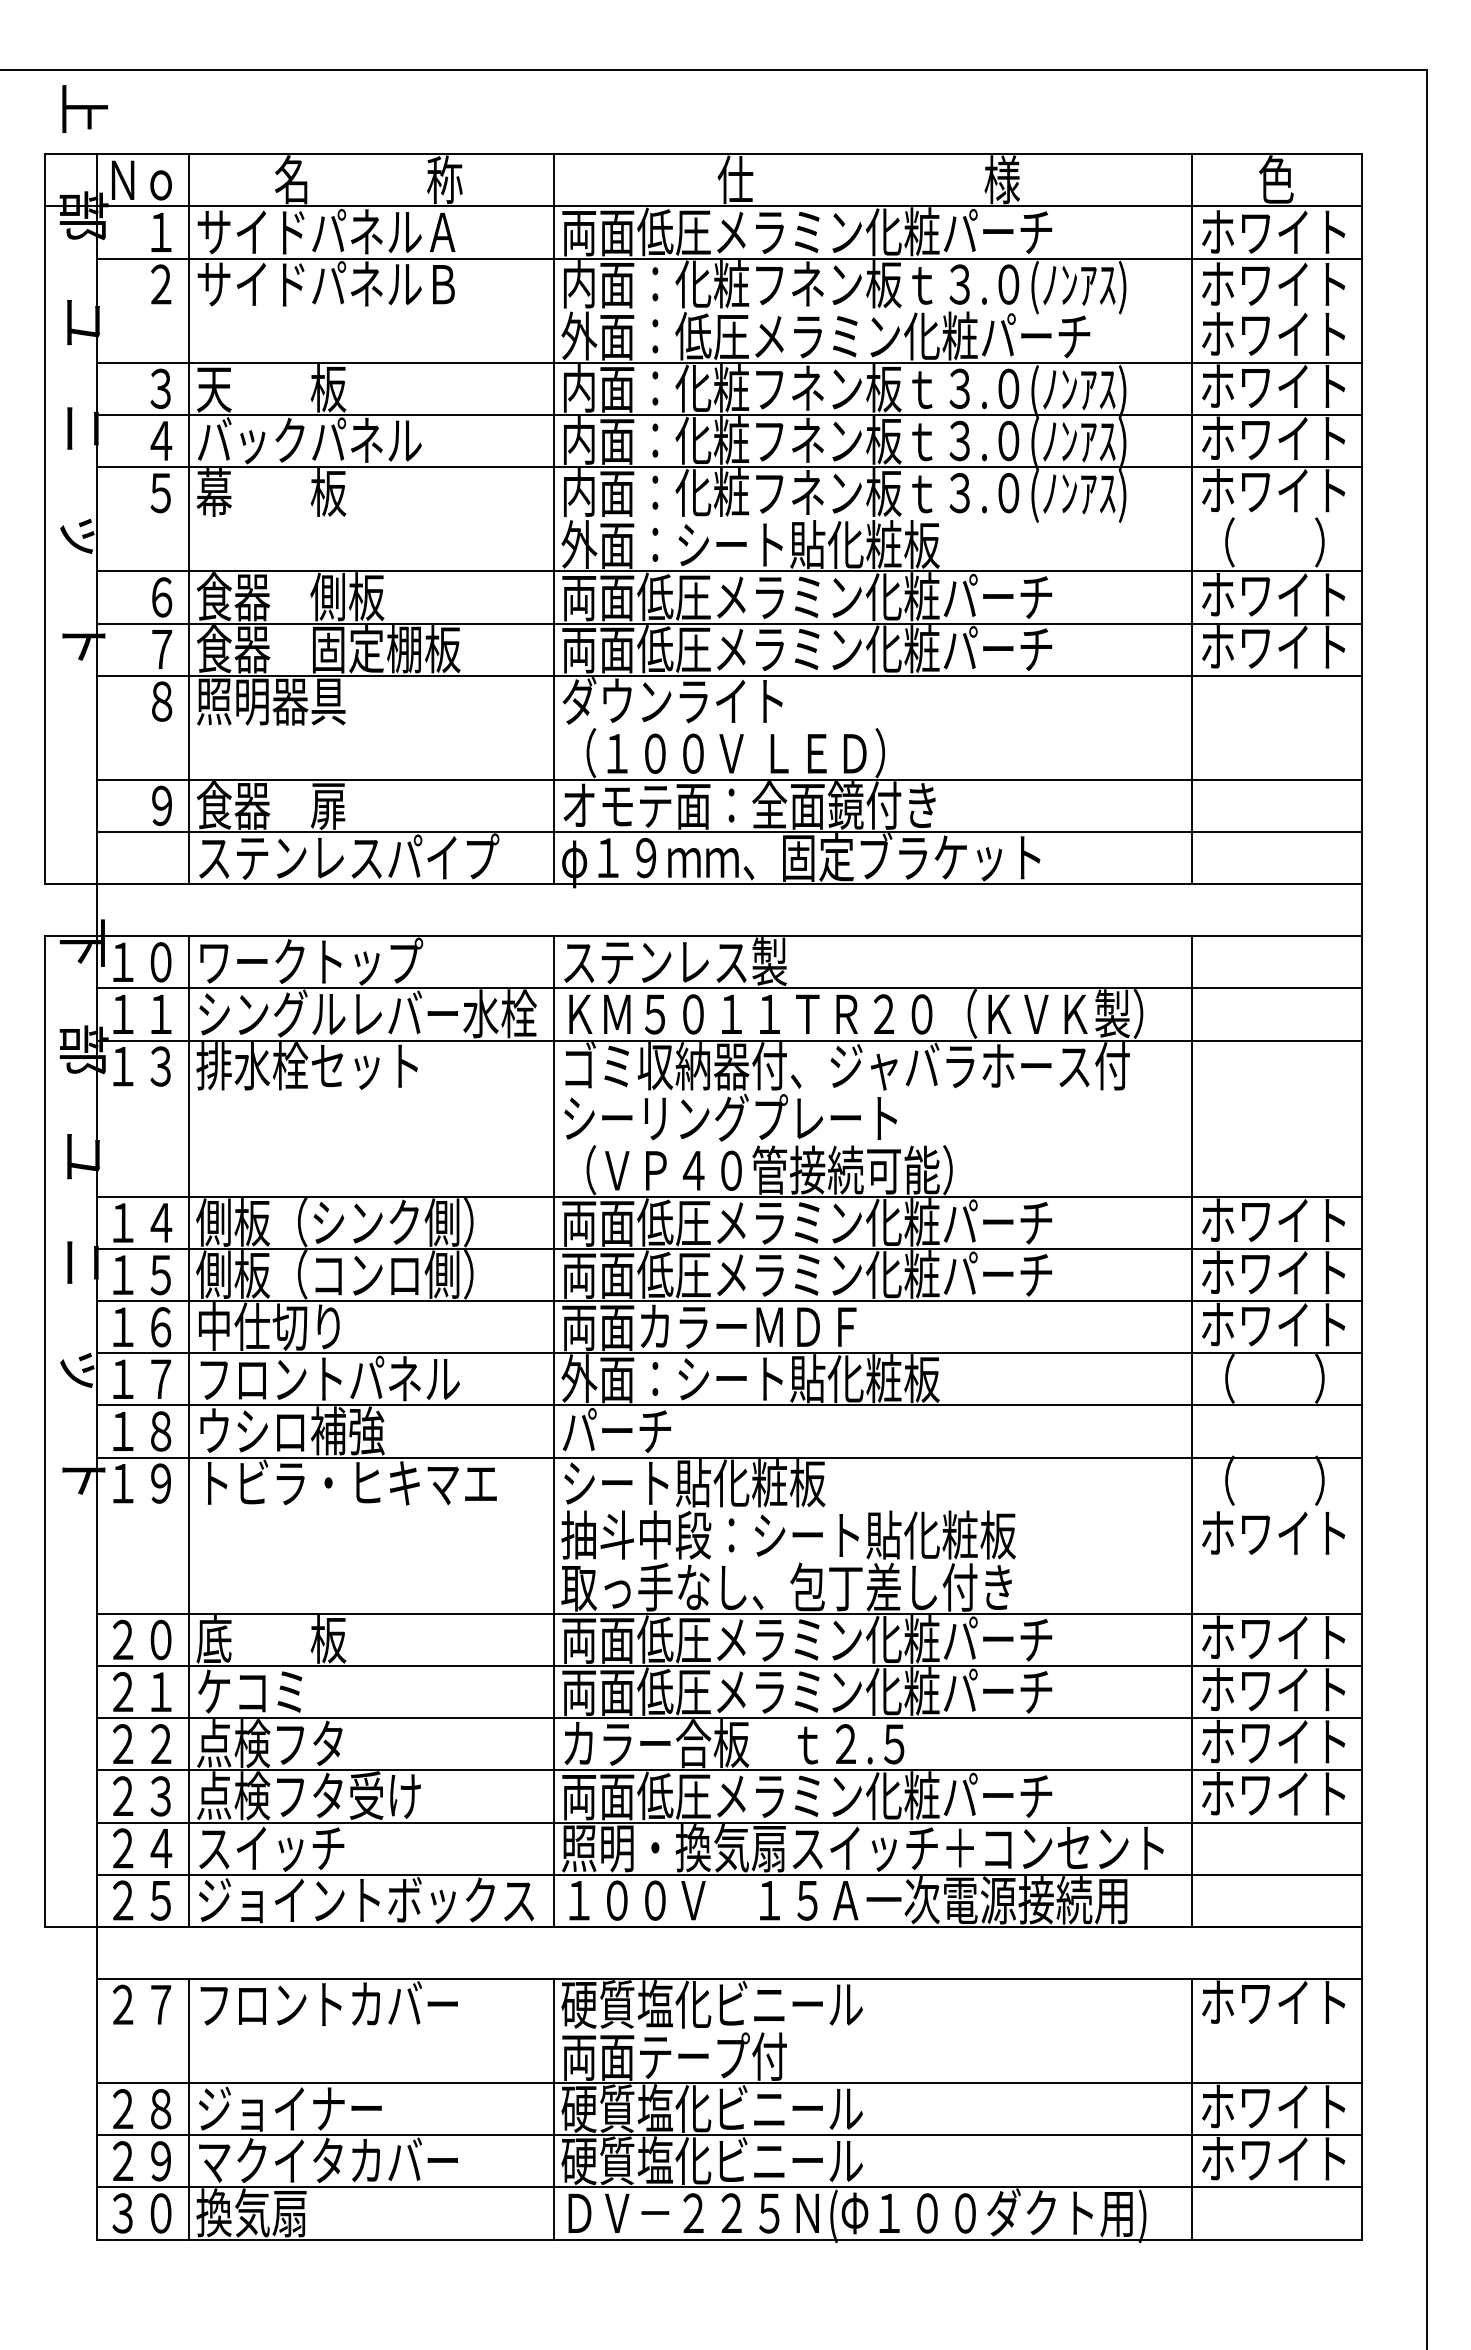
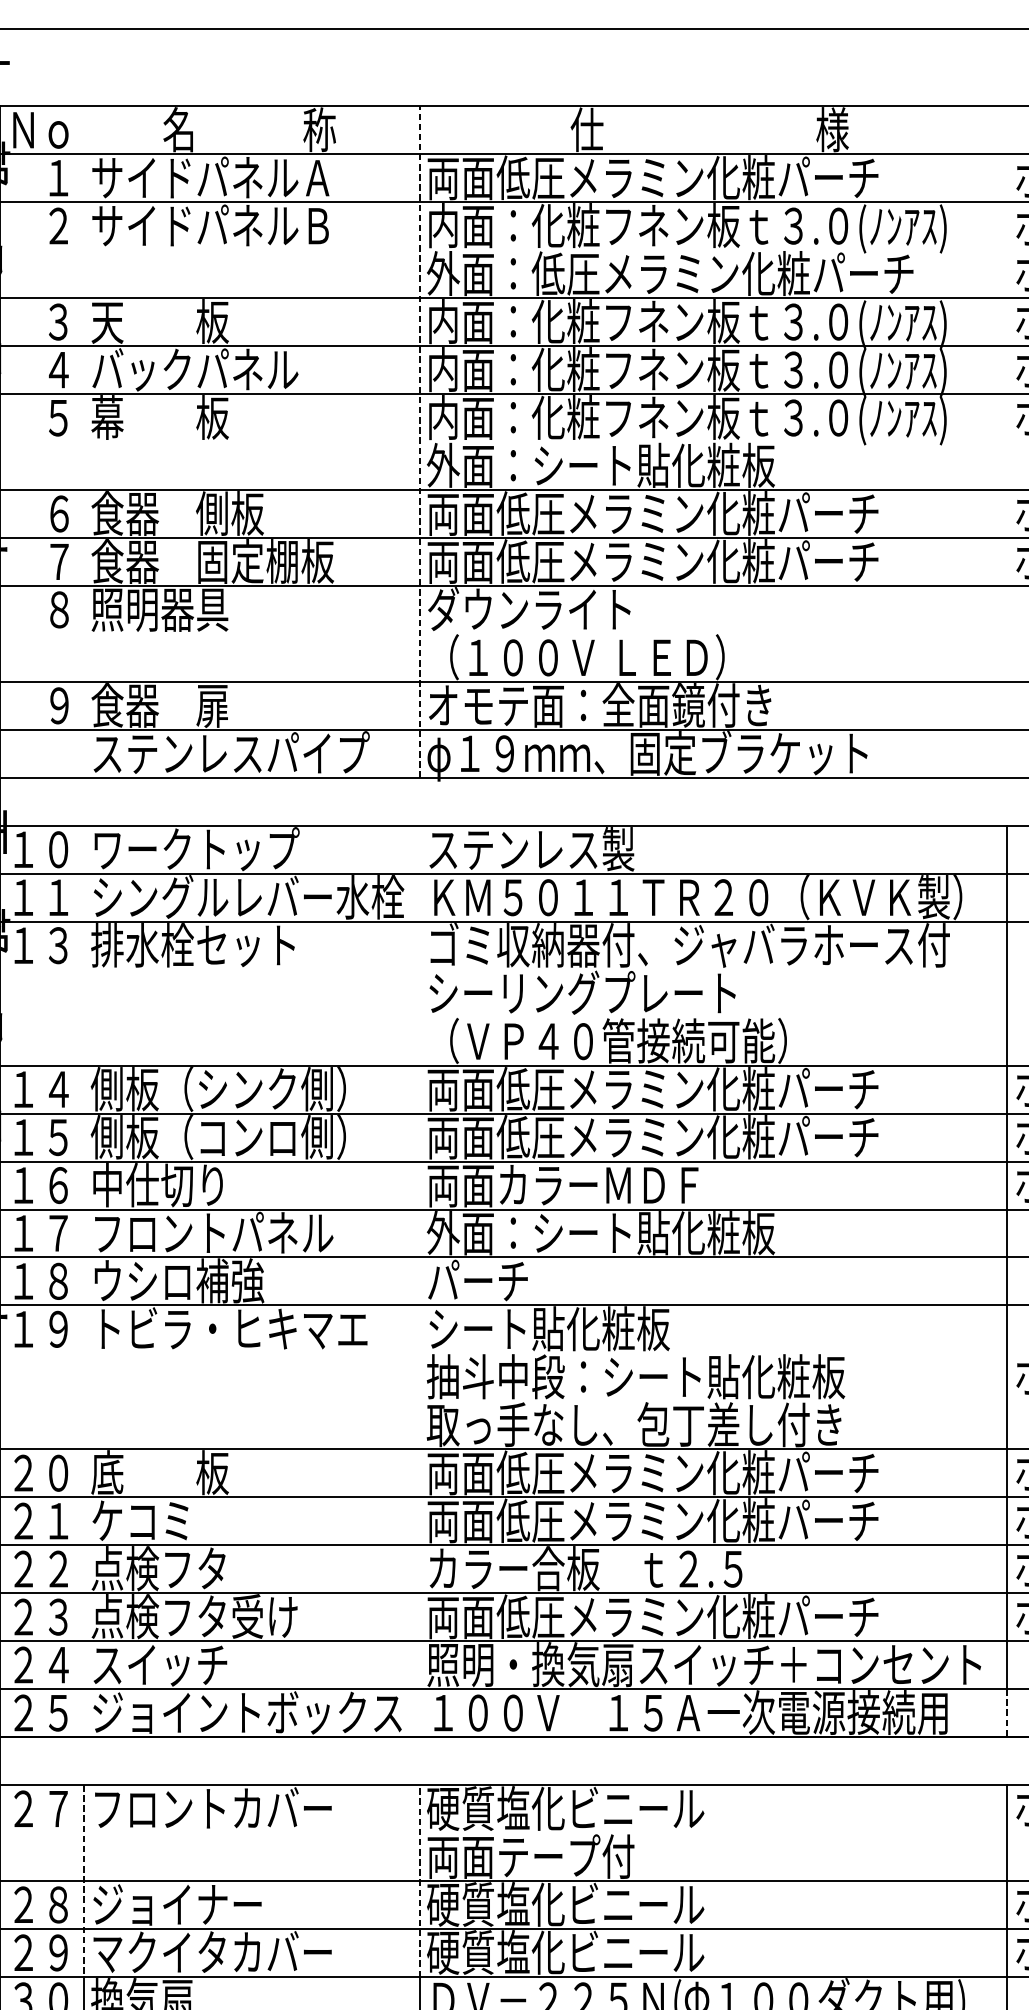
line: (188, 519) -> (83, 442), removed
line: (553, 519) -> (419, 442), solid -> dashed
line: (1192, 519) -> (1007, 442), removed
line: (188, 1431) -> (83, 1281), removed
line: (553, 1431) -> (419, 1281), removed
line: (1192, 1901) -> (1007, 1713), solid -> dashed
line: (553, 2082) -> (419, 1880), solid -> dashed
line: (188, 2083) -> (83, 1881), solid -> dashed

